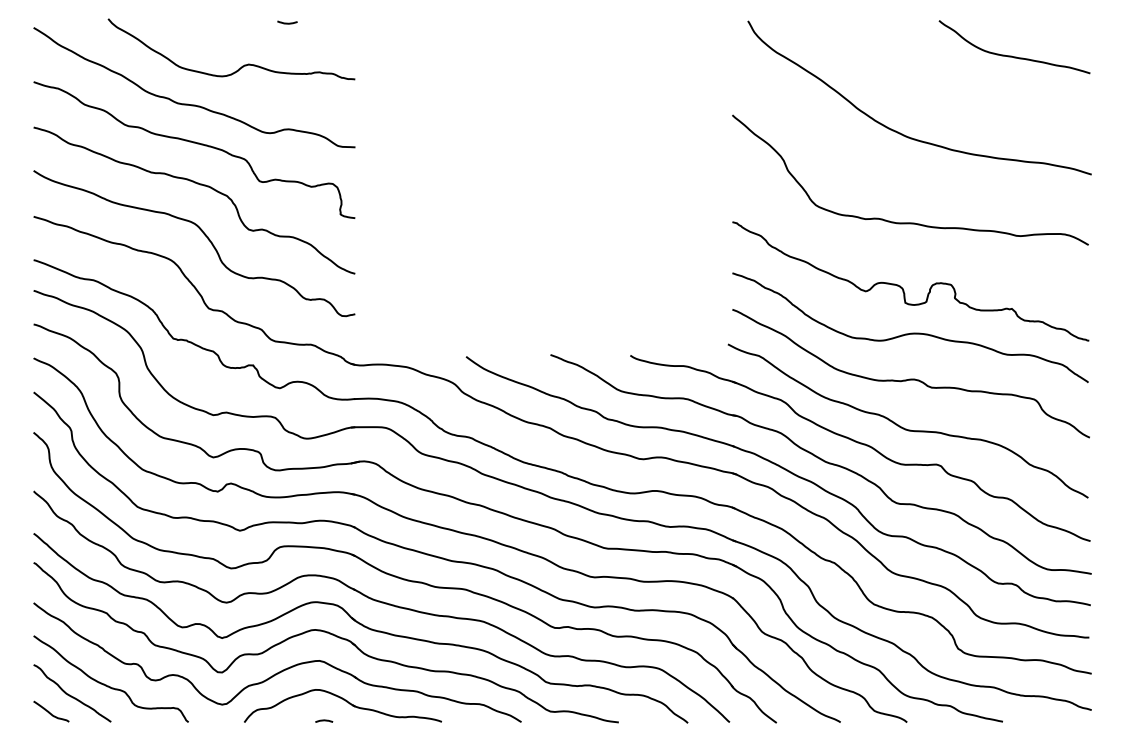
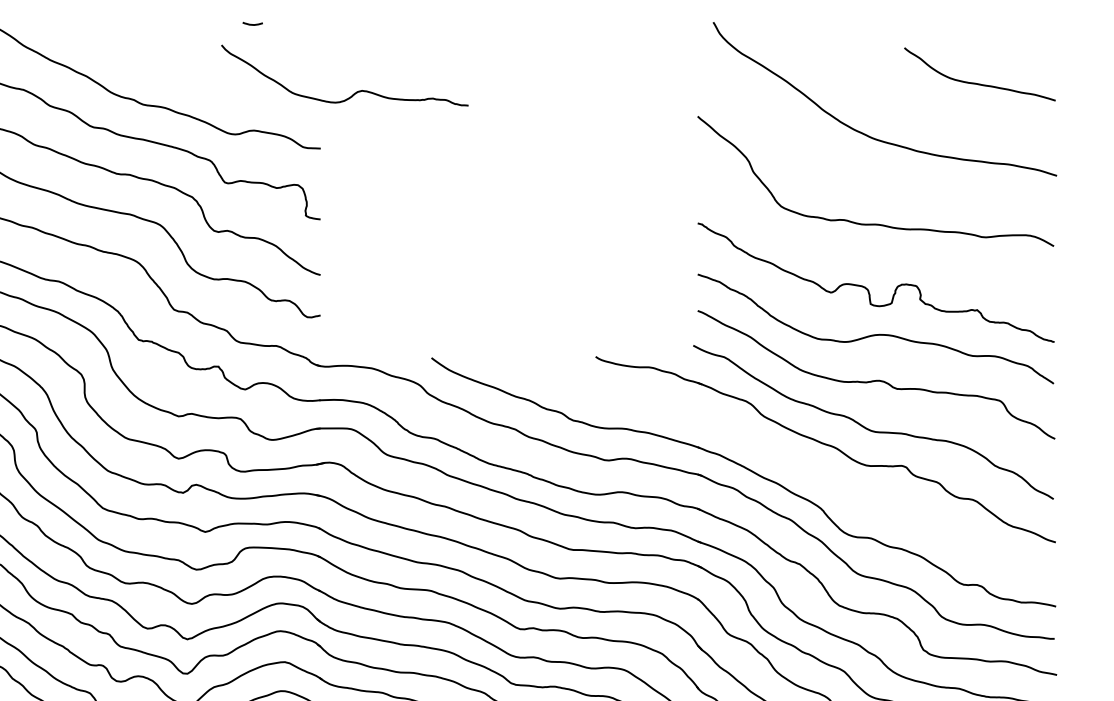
curve: (1011, 55) -> (976, 82), moved
curve: (242, 65) -> (355, 91), moved
part: (820, 464) -> (785, 465), removed

